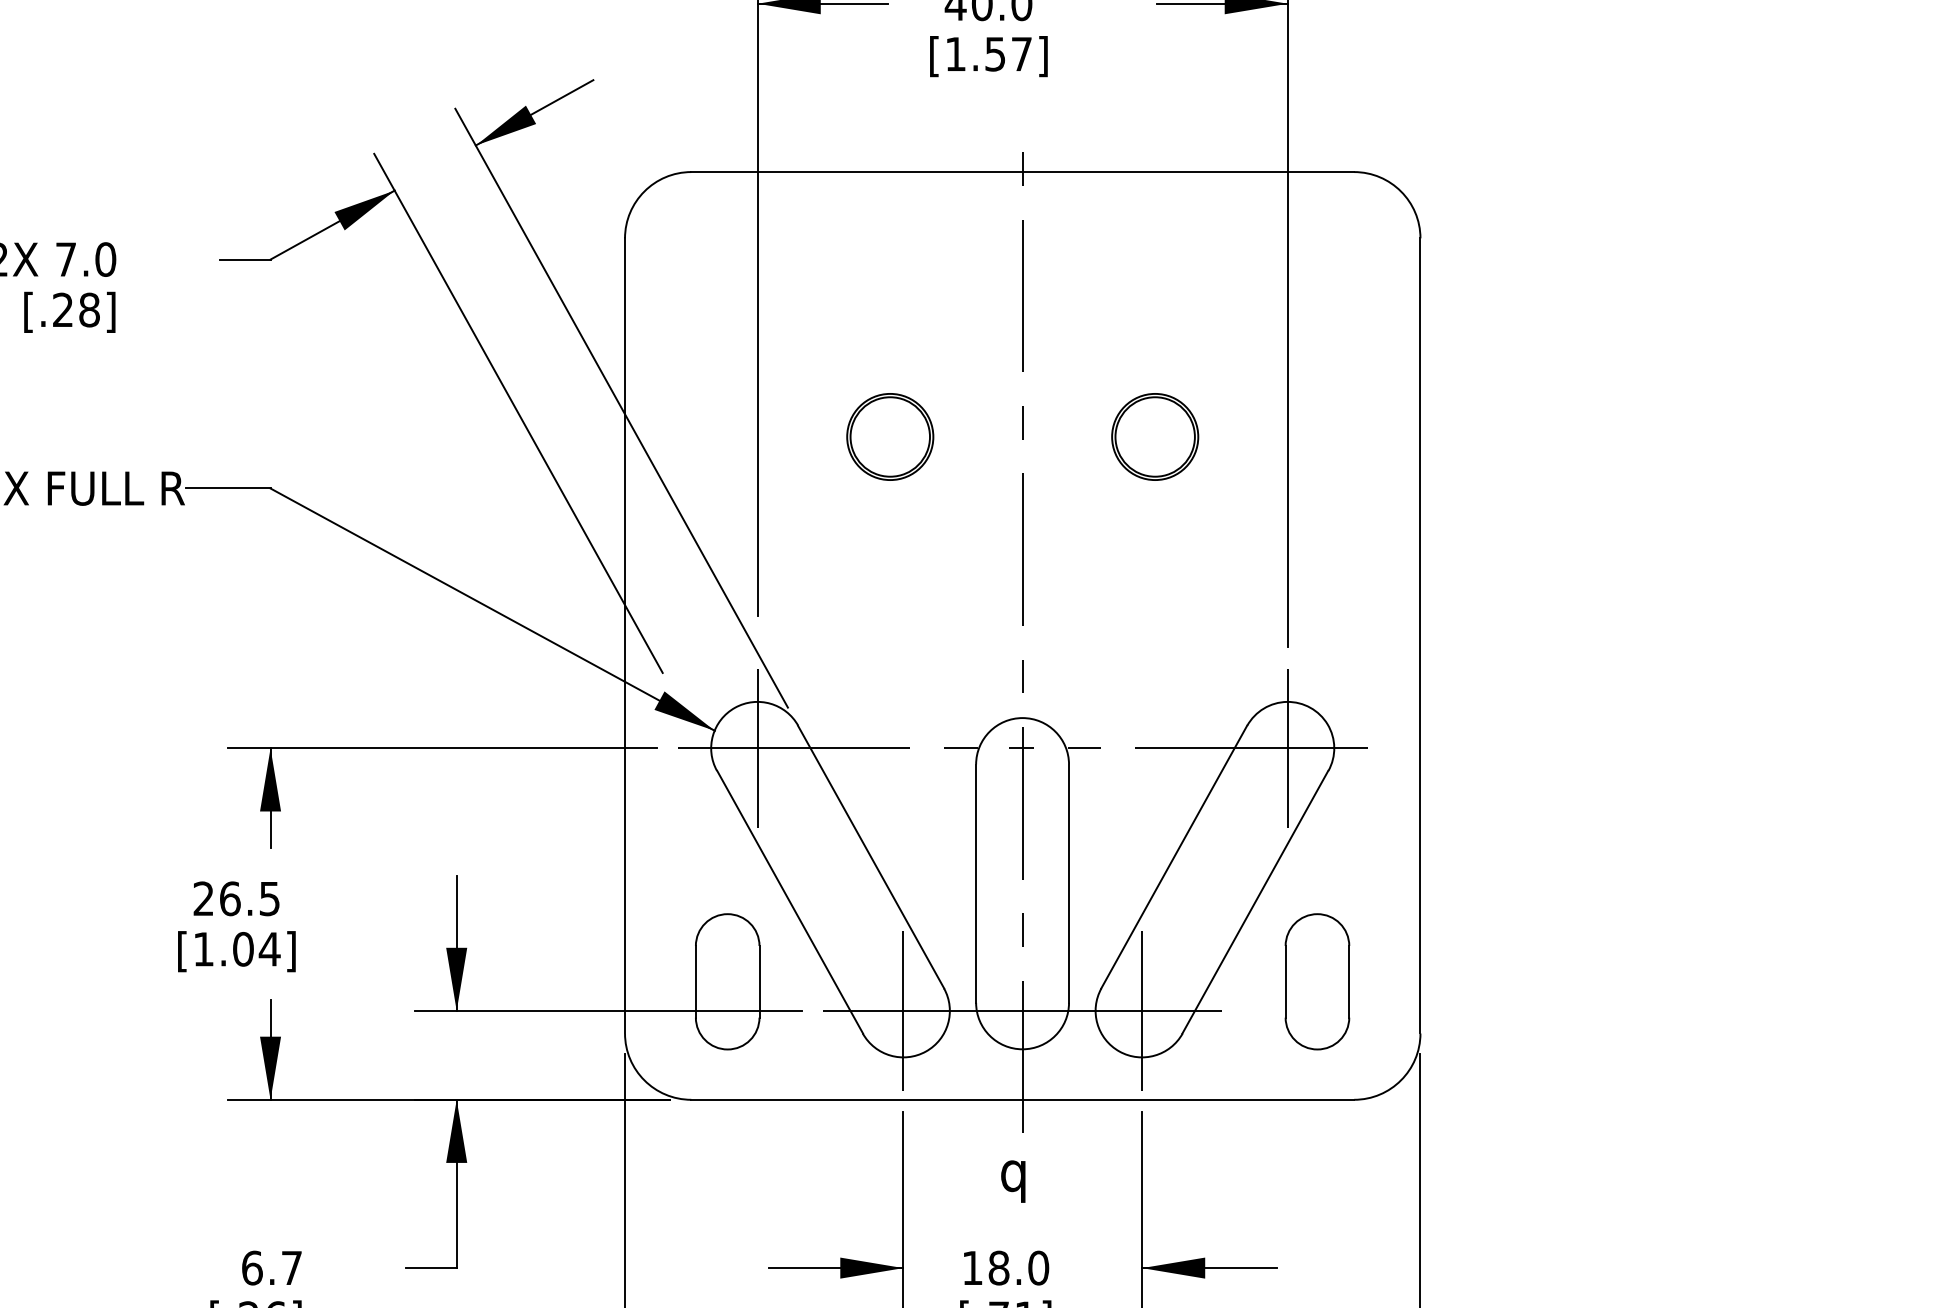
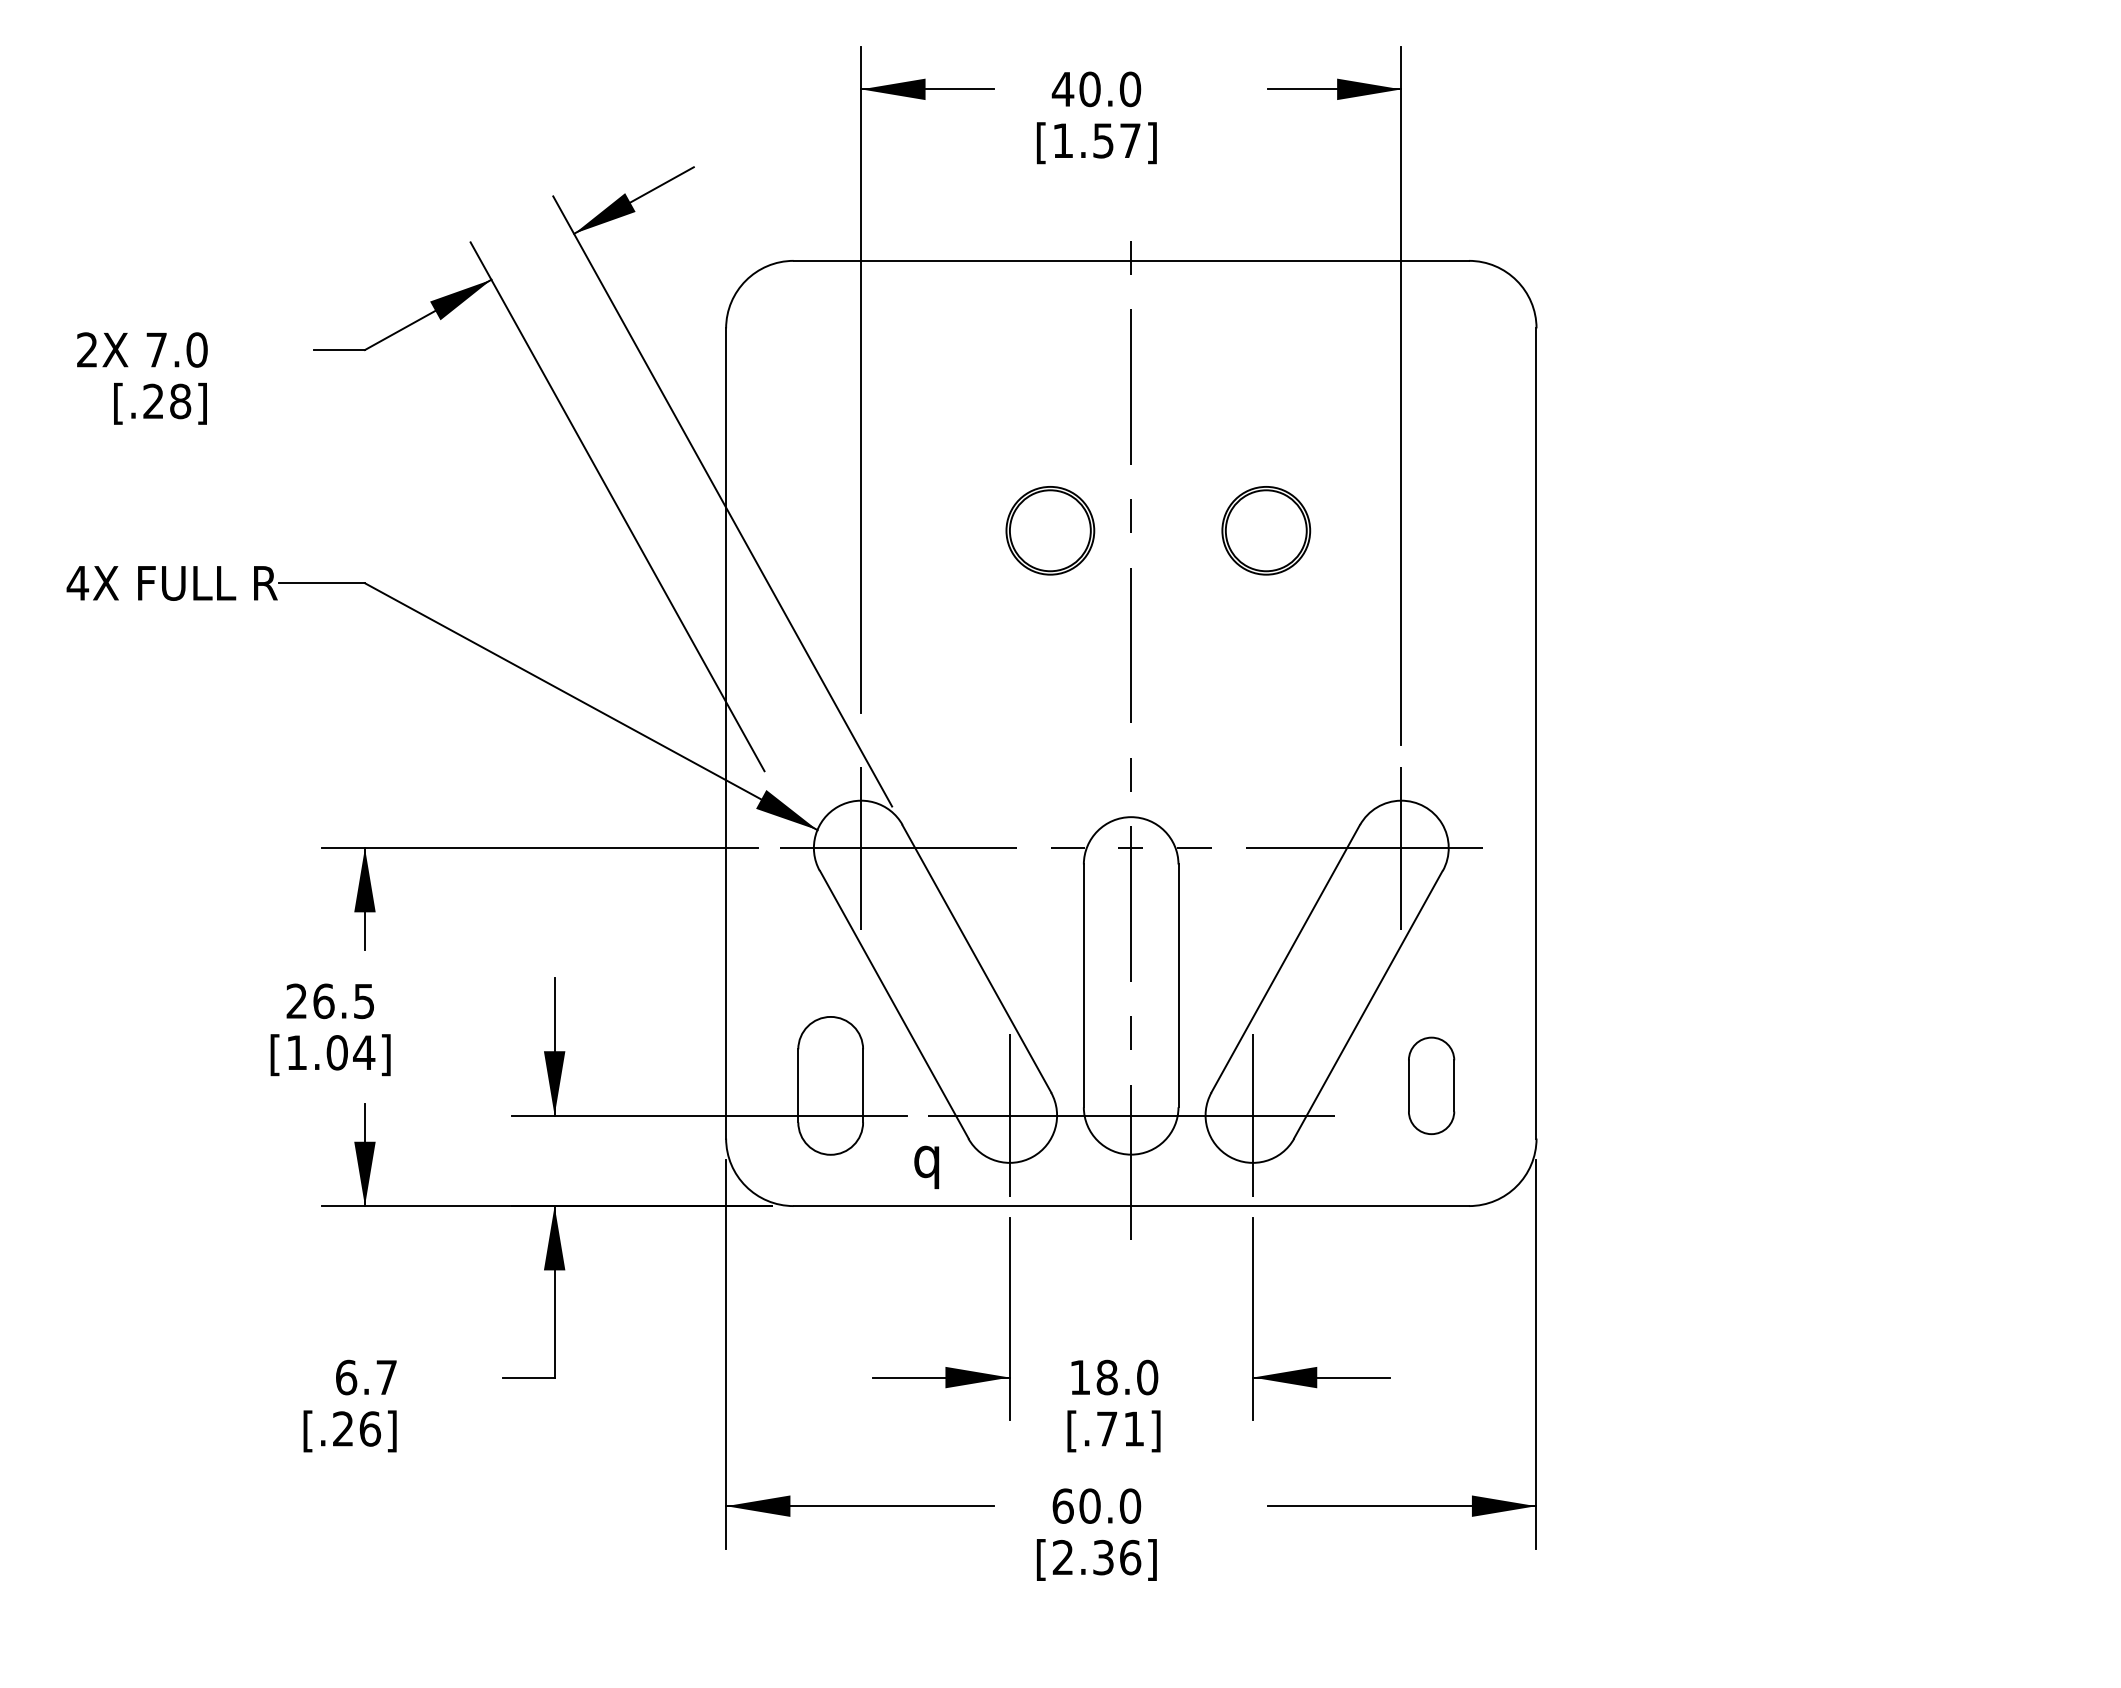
part: (890, 436) -> (1050, 530), moved
part: (1317, 981) -> (1431, 1085), size x0.7
text: (1013, 1181) -> (926, 1167), moved

